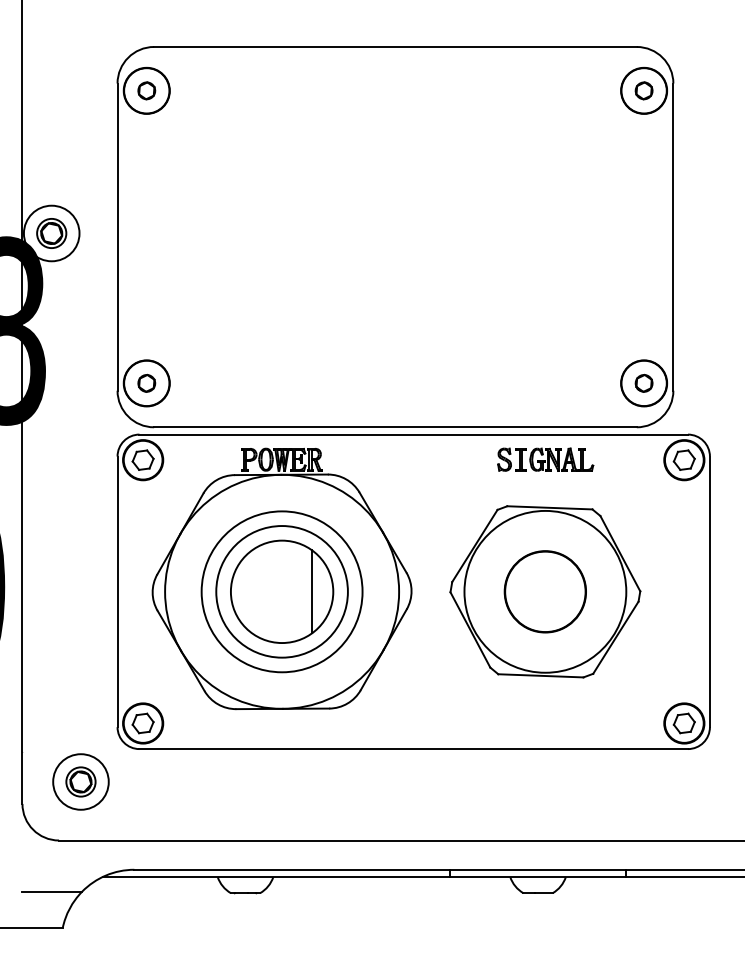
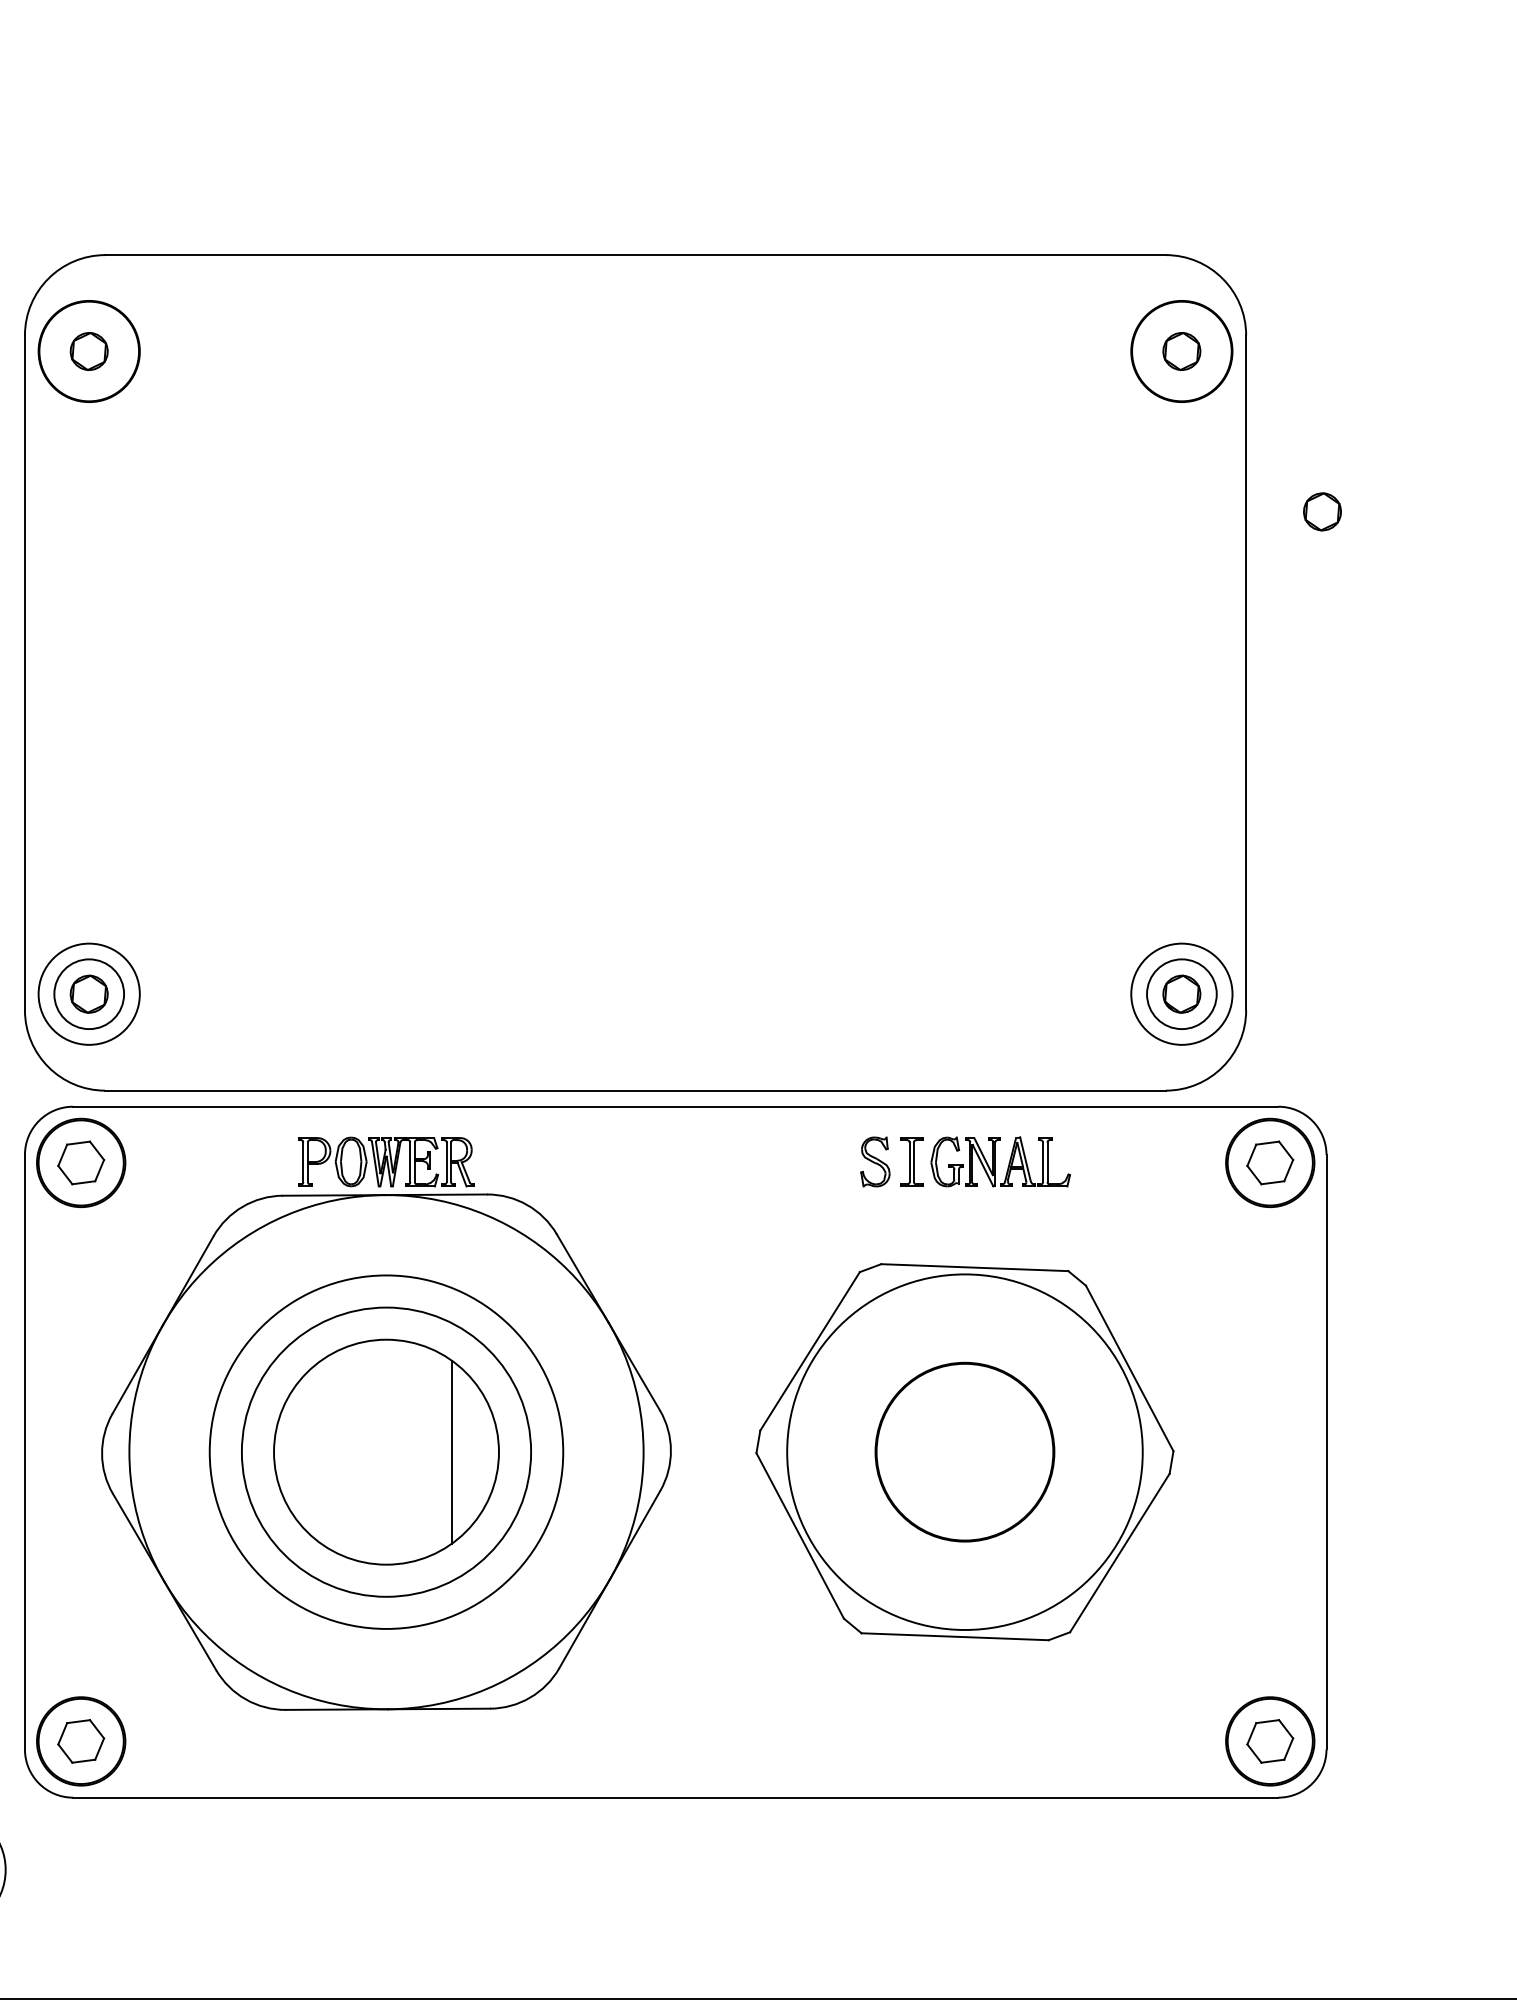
part: (707, 163) -> (1321, 511), added
circle: (146, 383) -> (88, 994), size x0.7
circle: (643, 383) -> (1180, 994), size x0.7

